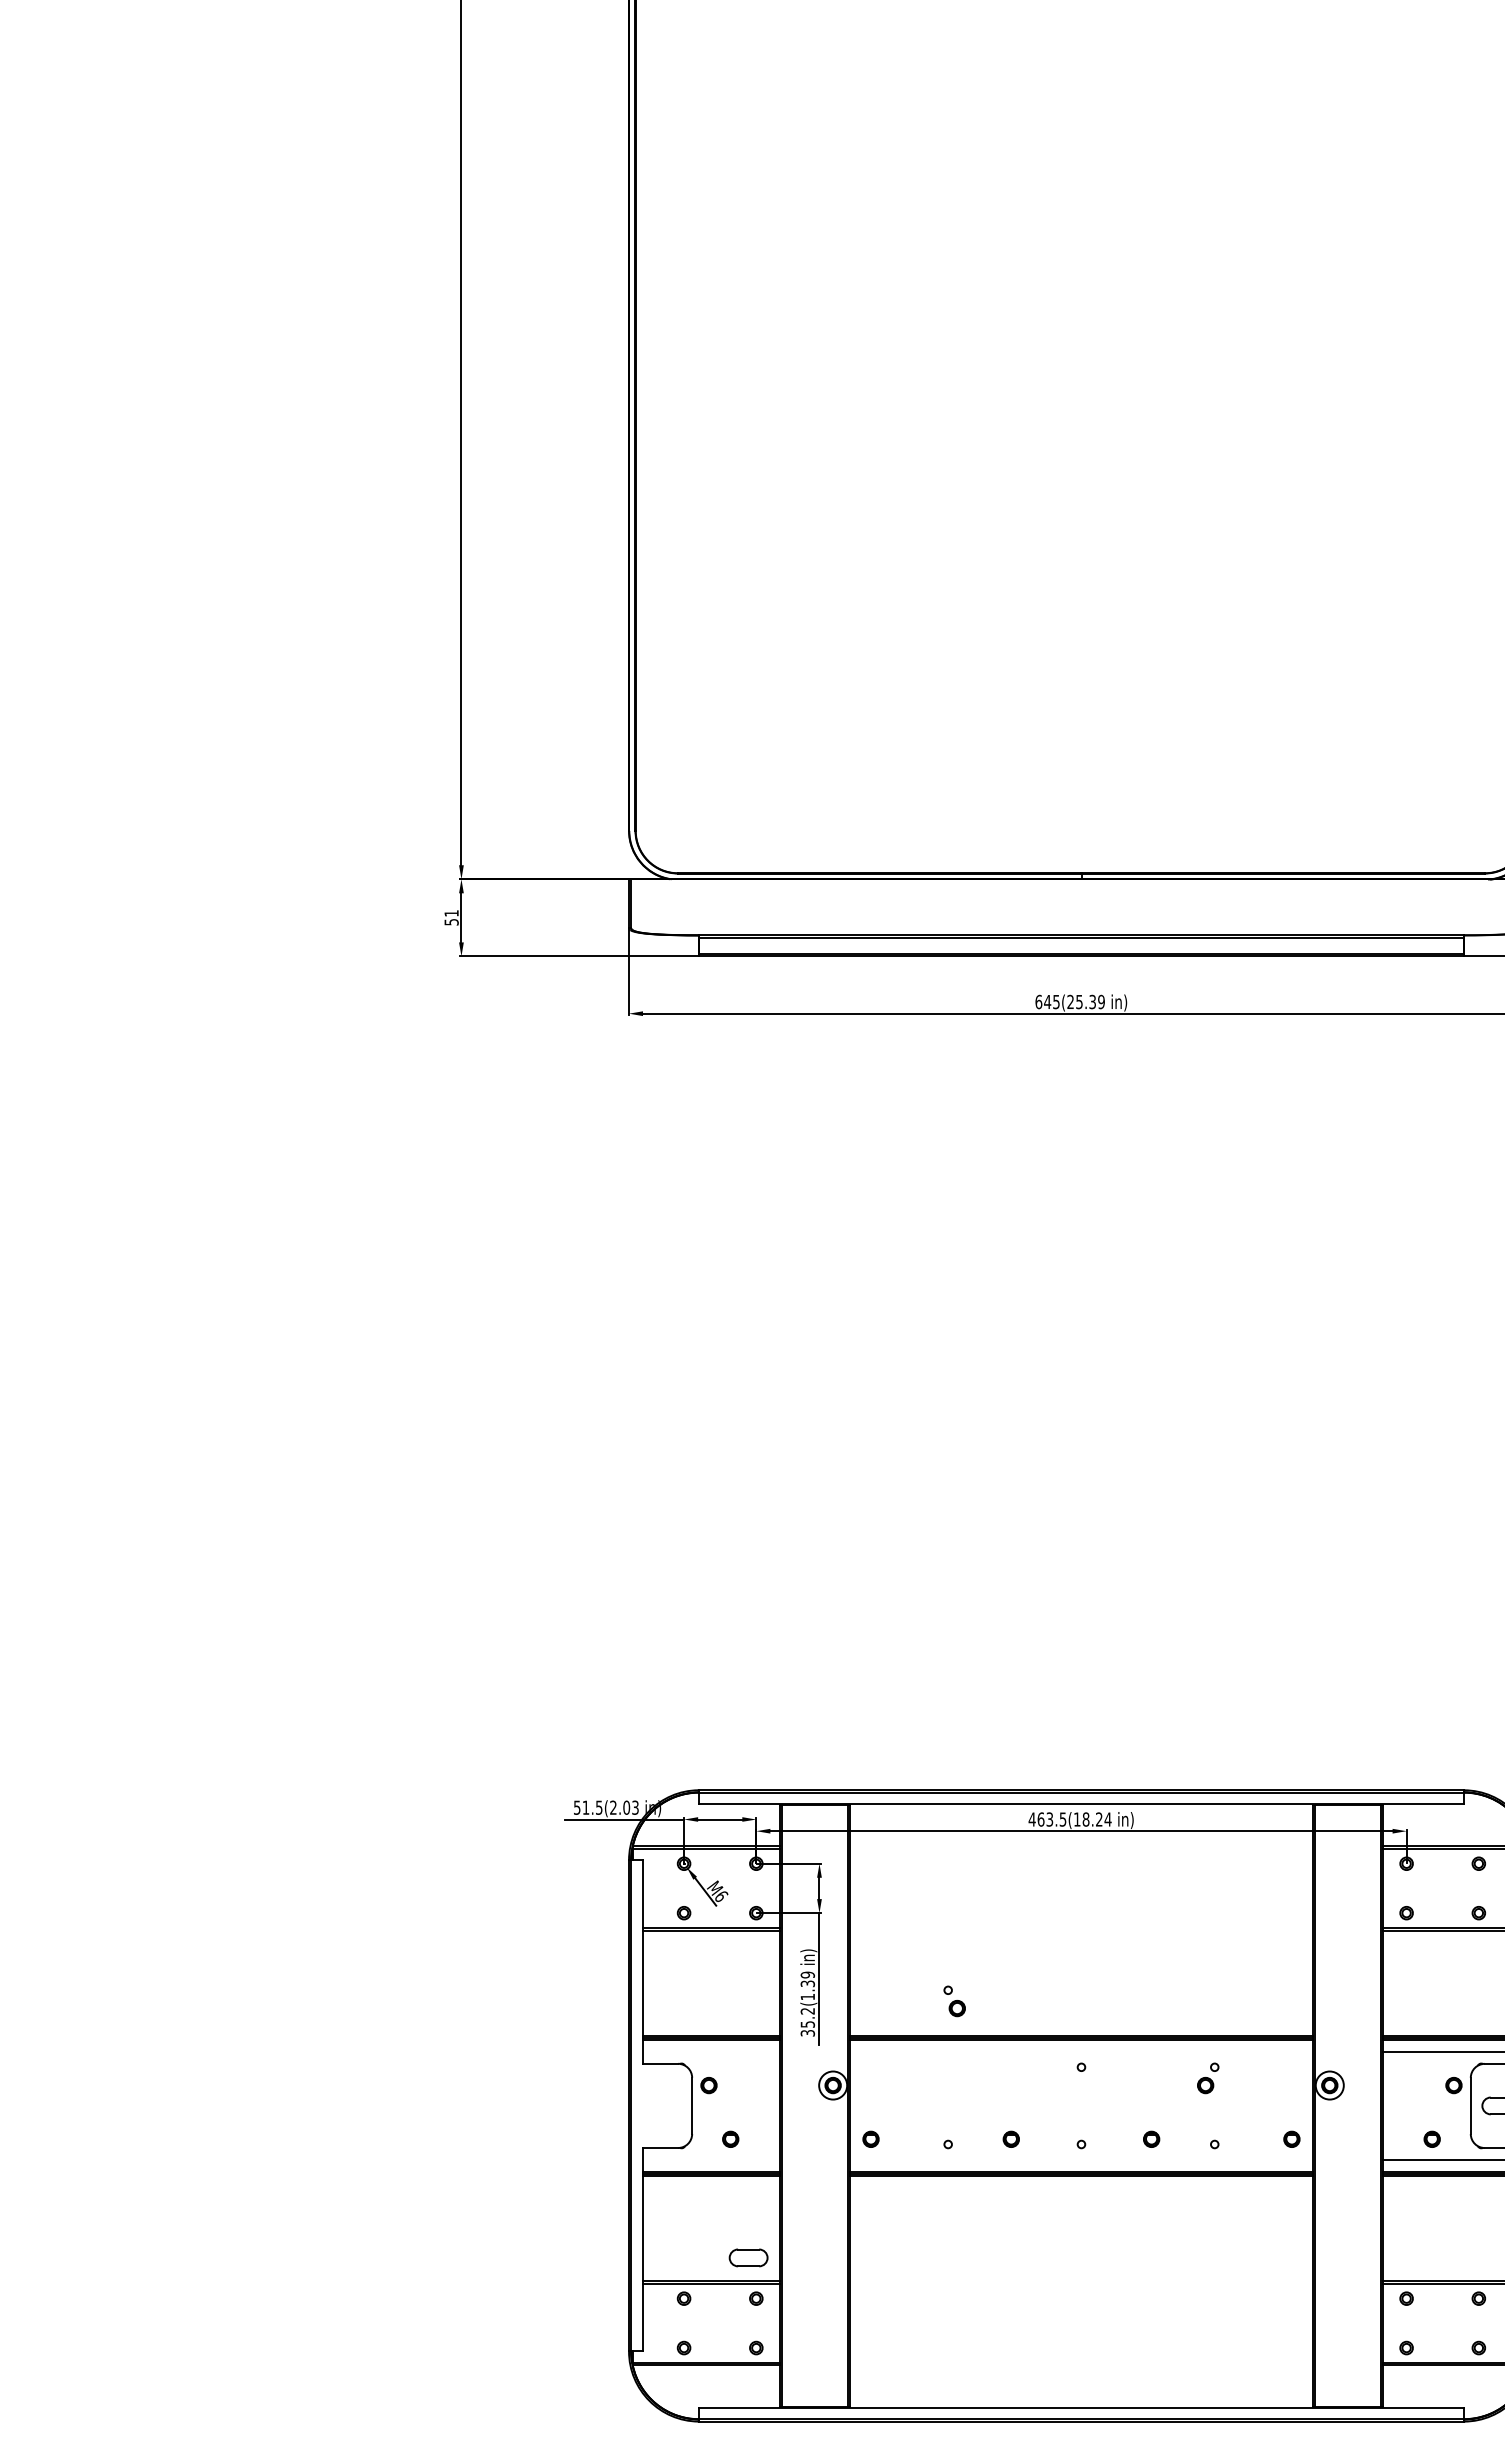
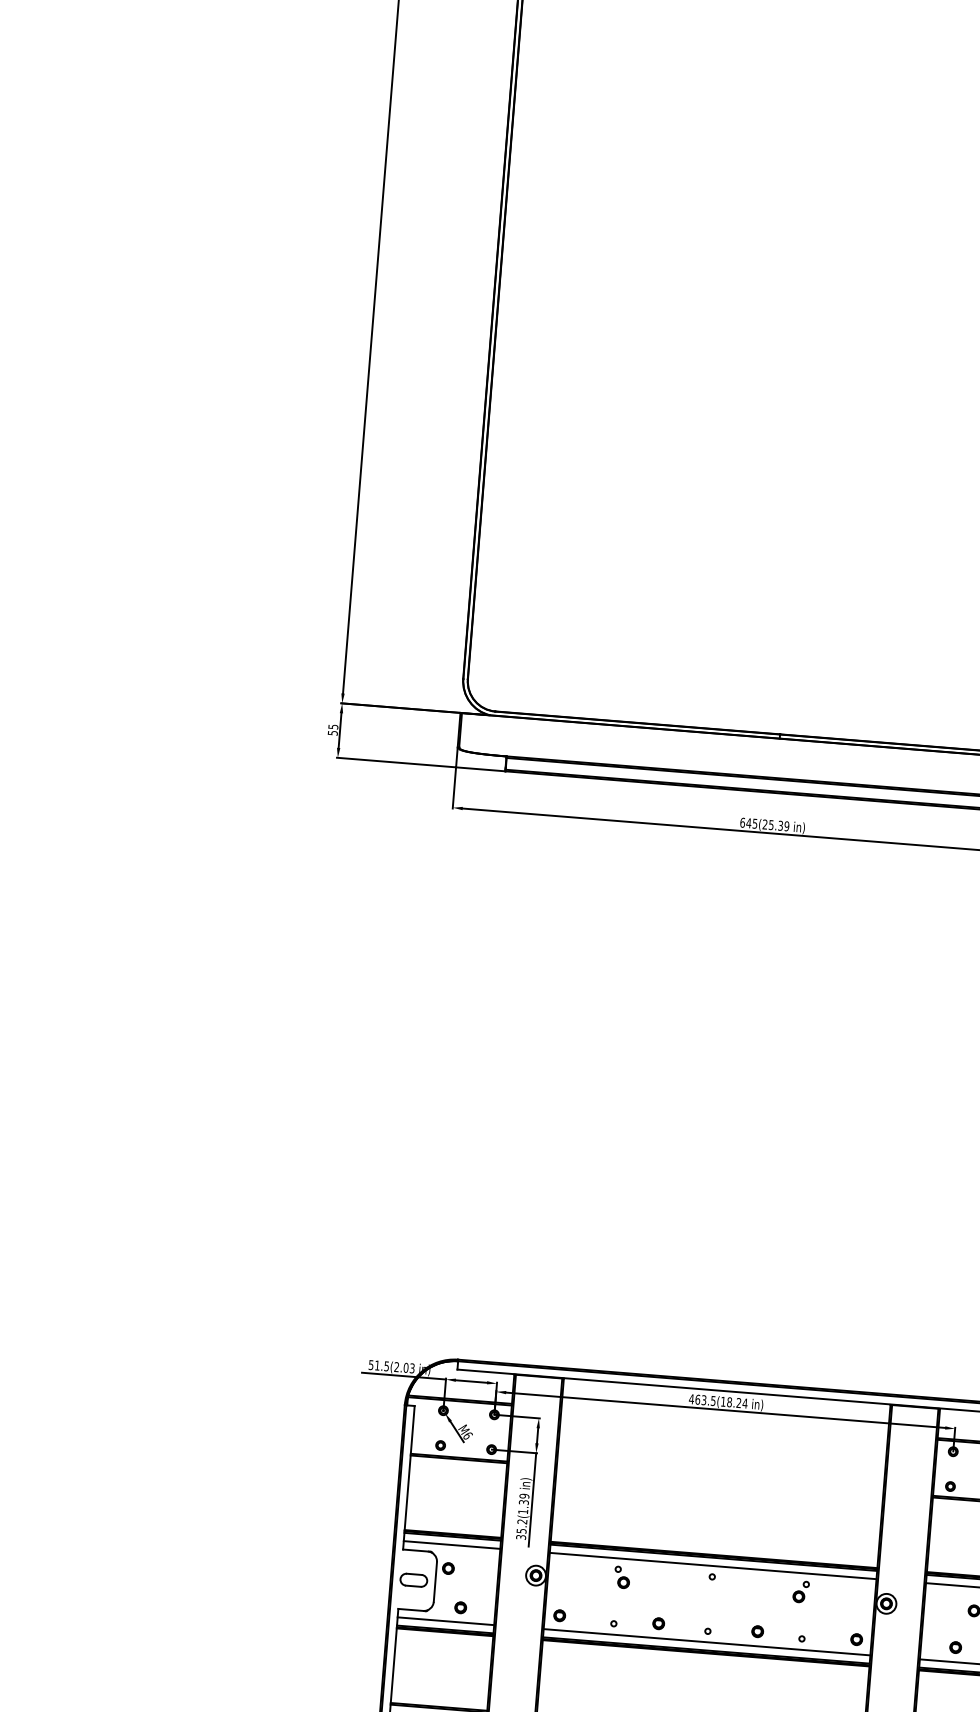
text: (451, 913) -> (333, 726), 51 -> 55
part: (954, 2001) -> (622, 1577), moved
line: (711, 2051) -> (452, 1544), added
line: (1080, 2051) -> (712, 1565), added
line: (711, 2159) -> (446, 1620), added
line: (1080, 2159) -> (706, 1641), added
part: (748, 2257) -> (413, 1579), moved

